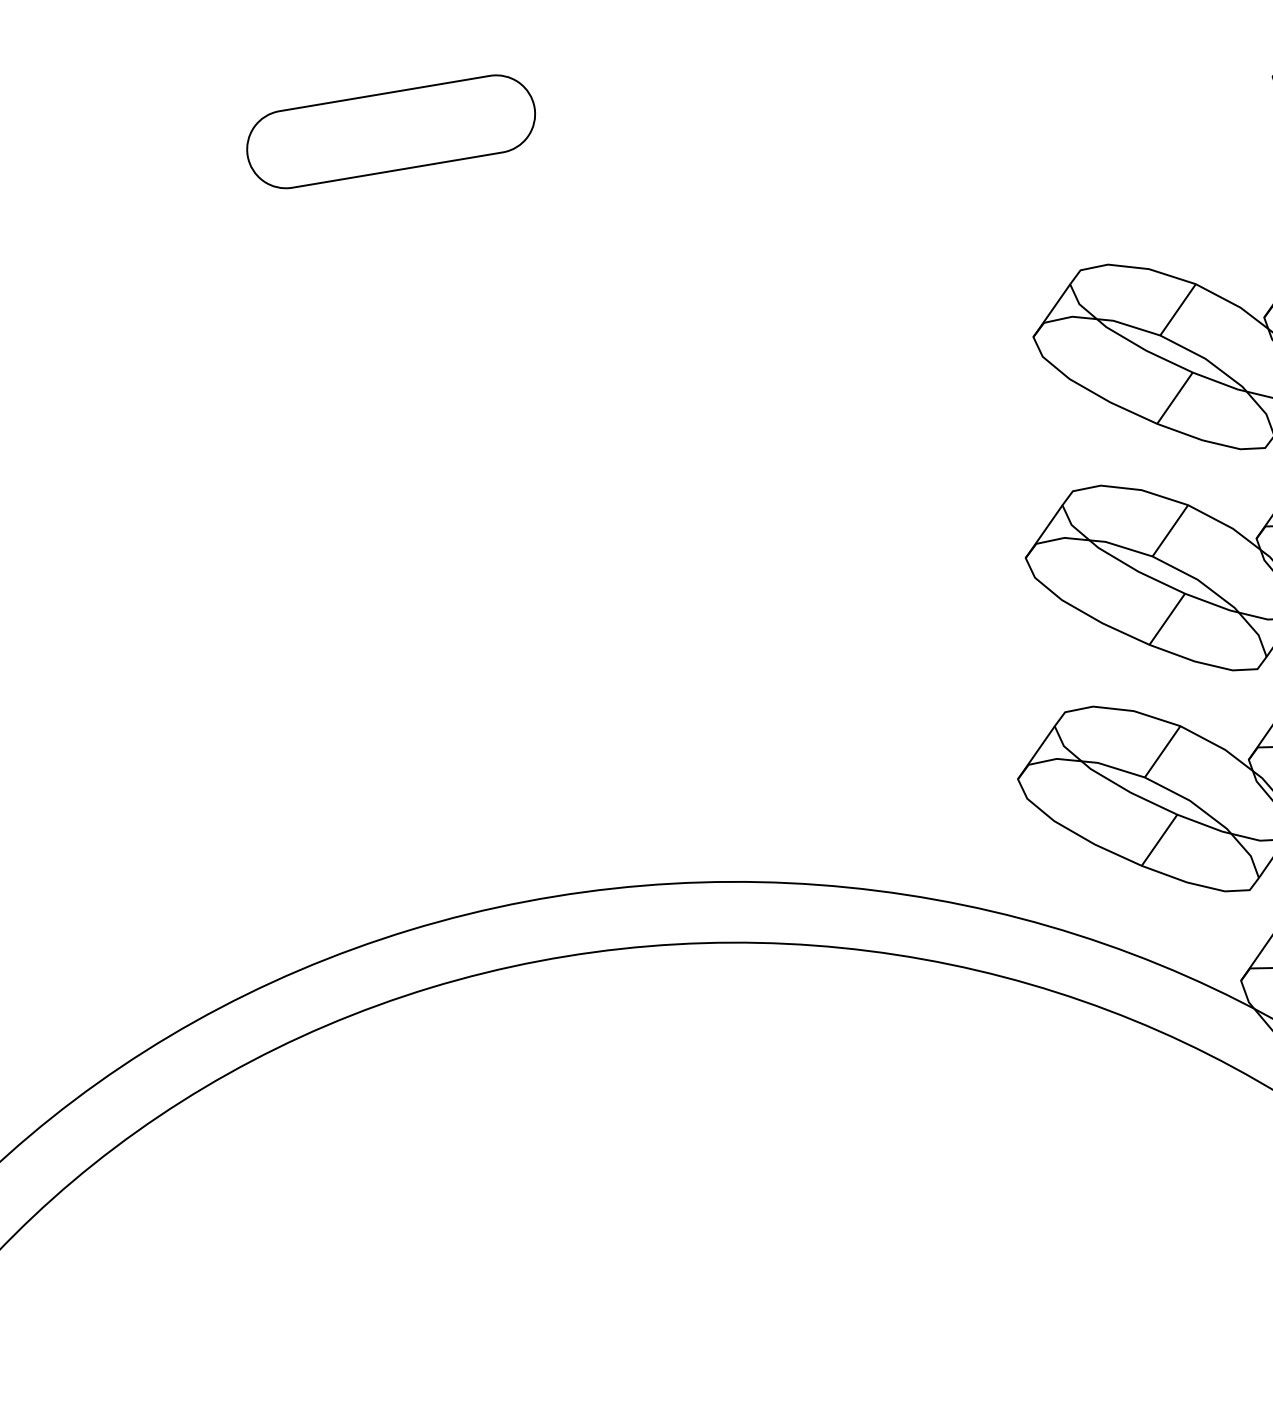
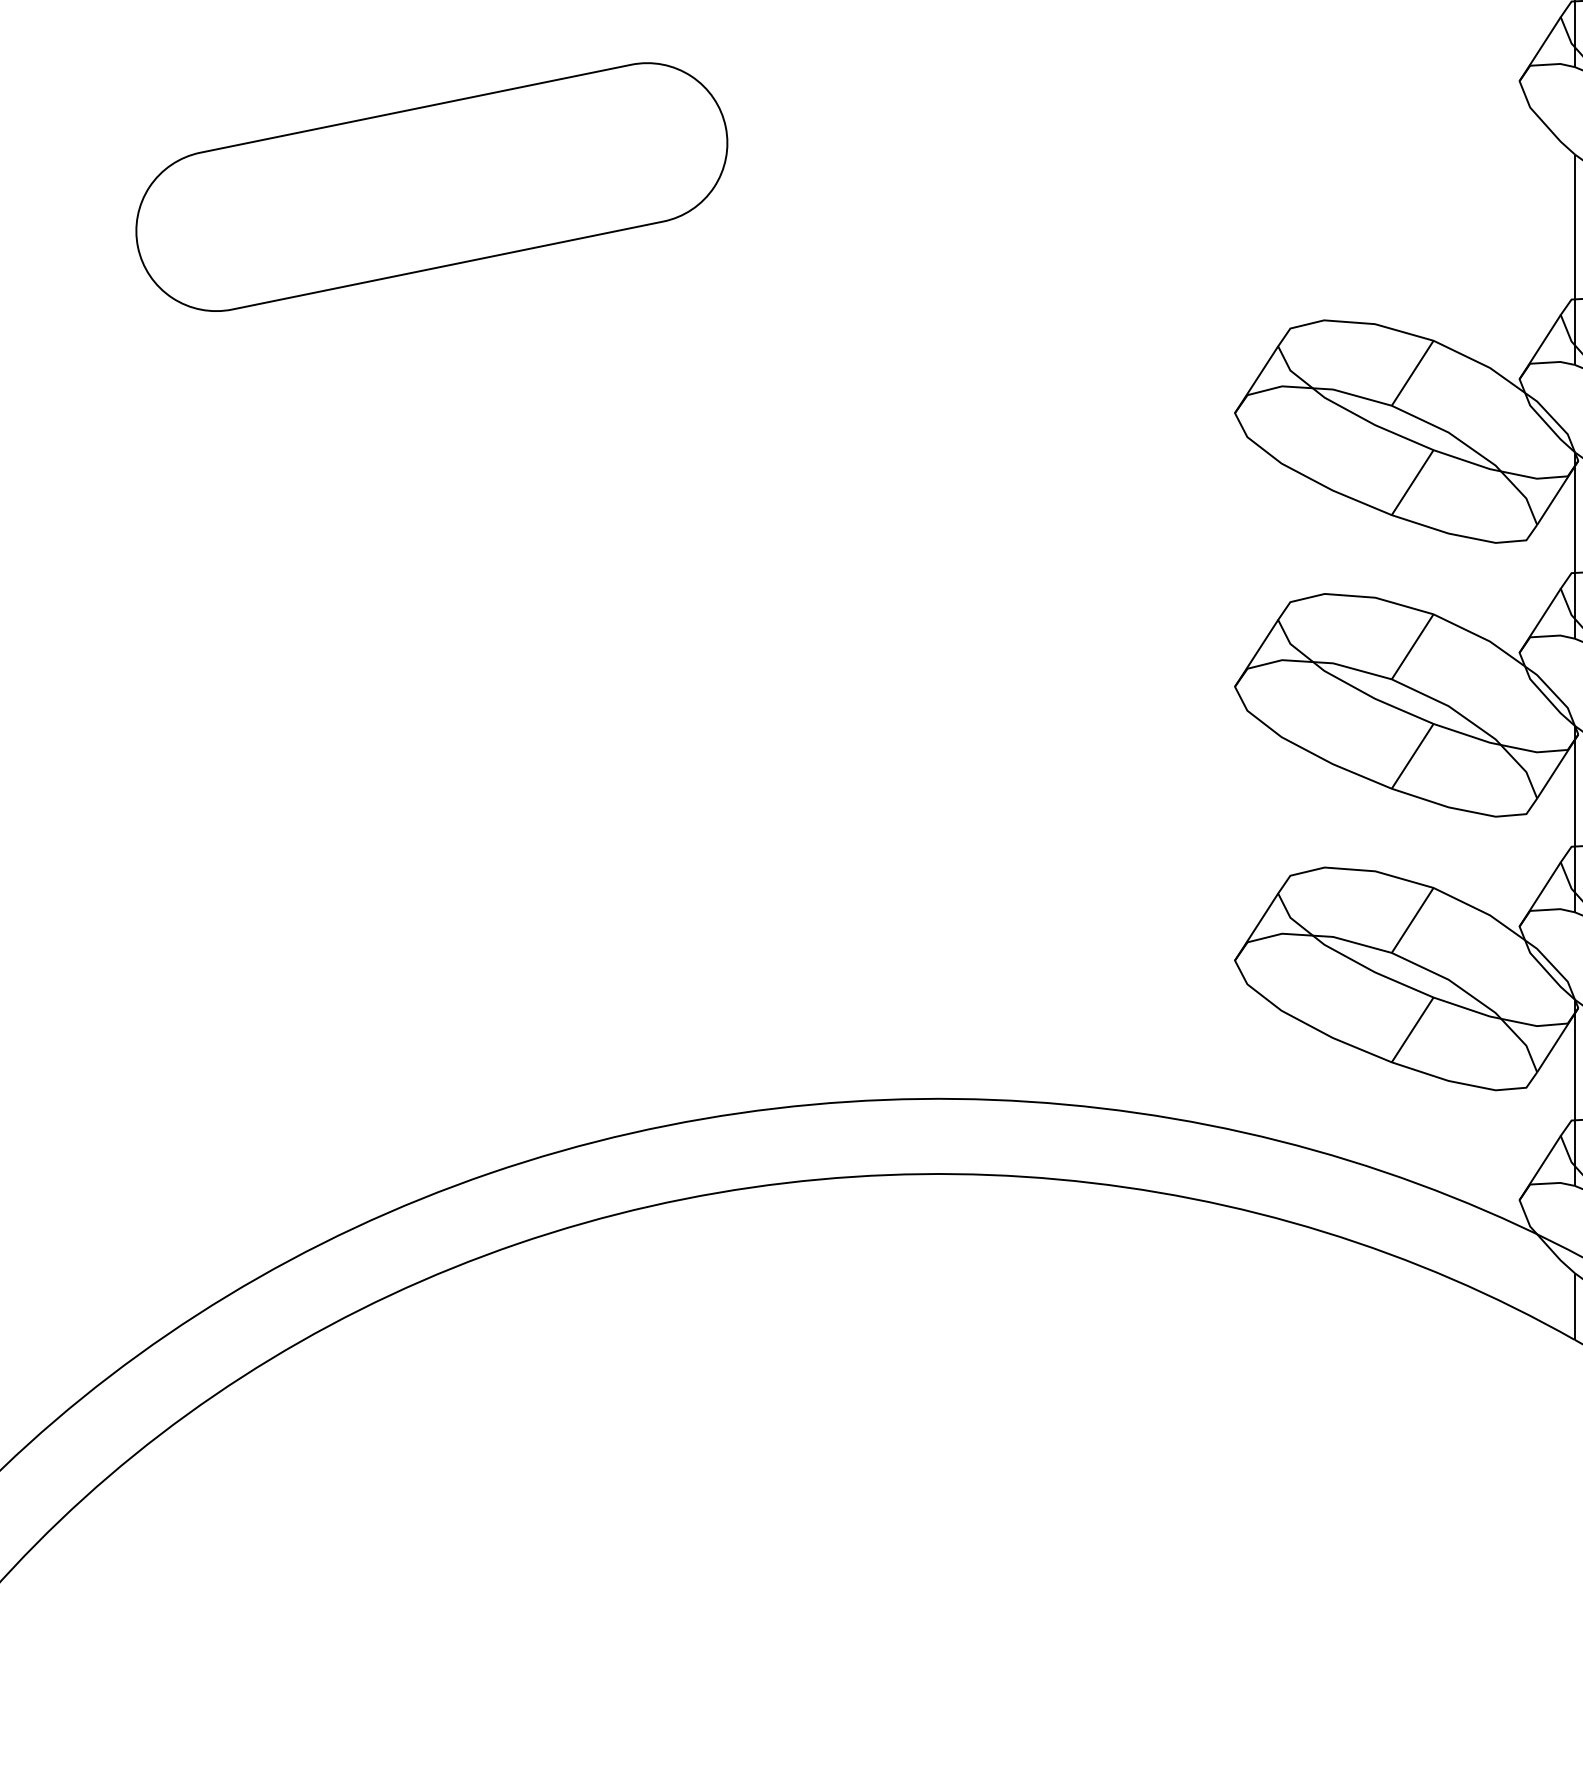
part: (390, 131) -> (431, 186), size x1.67

